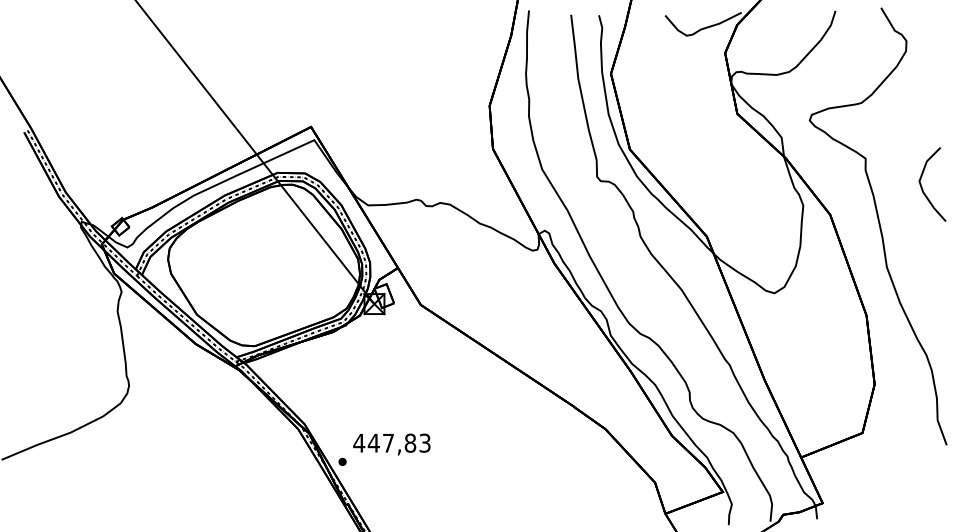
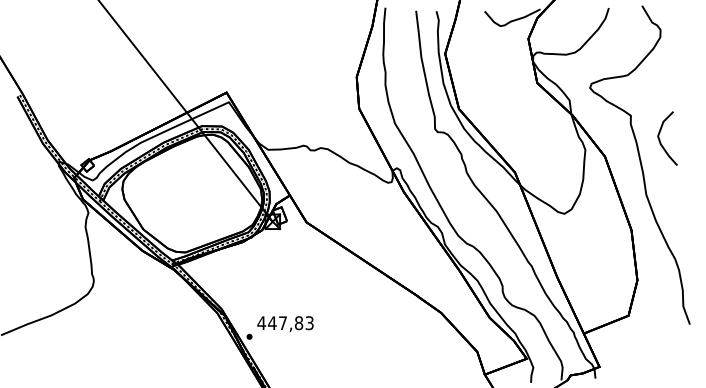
curve: (922, 185) -> (660, 139), moved

